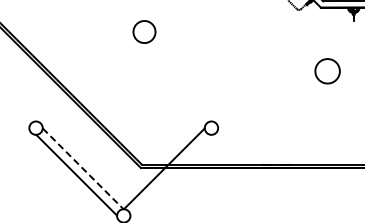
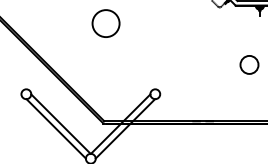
circle: (144, 31) -> (106, 23), size x1.67
circle: (327, 71) -> (249, 65), moved
line: (83, 169) -> (61, 124), dashed -> solid
line: (170, 174) -> (125, 128), added

